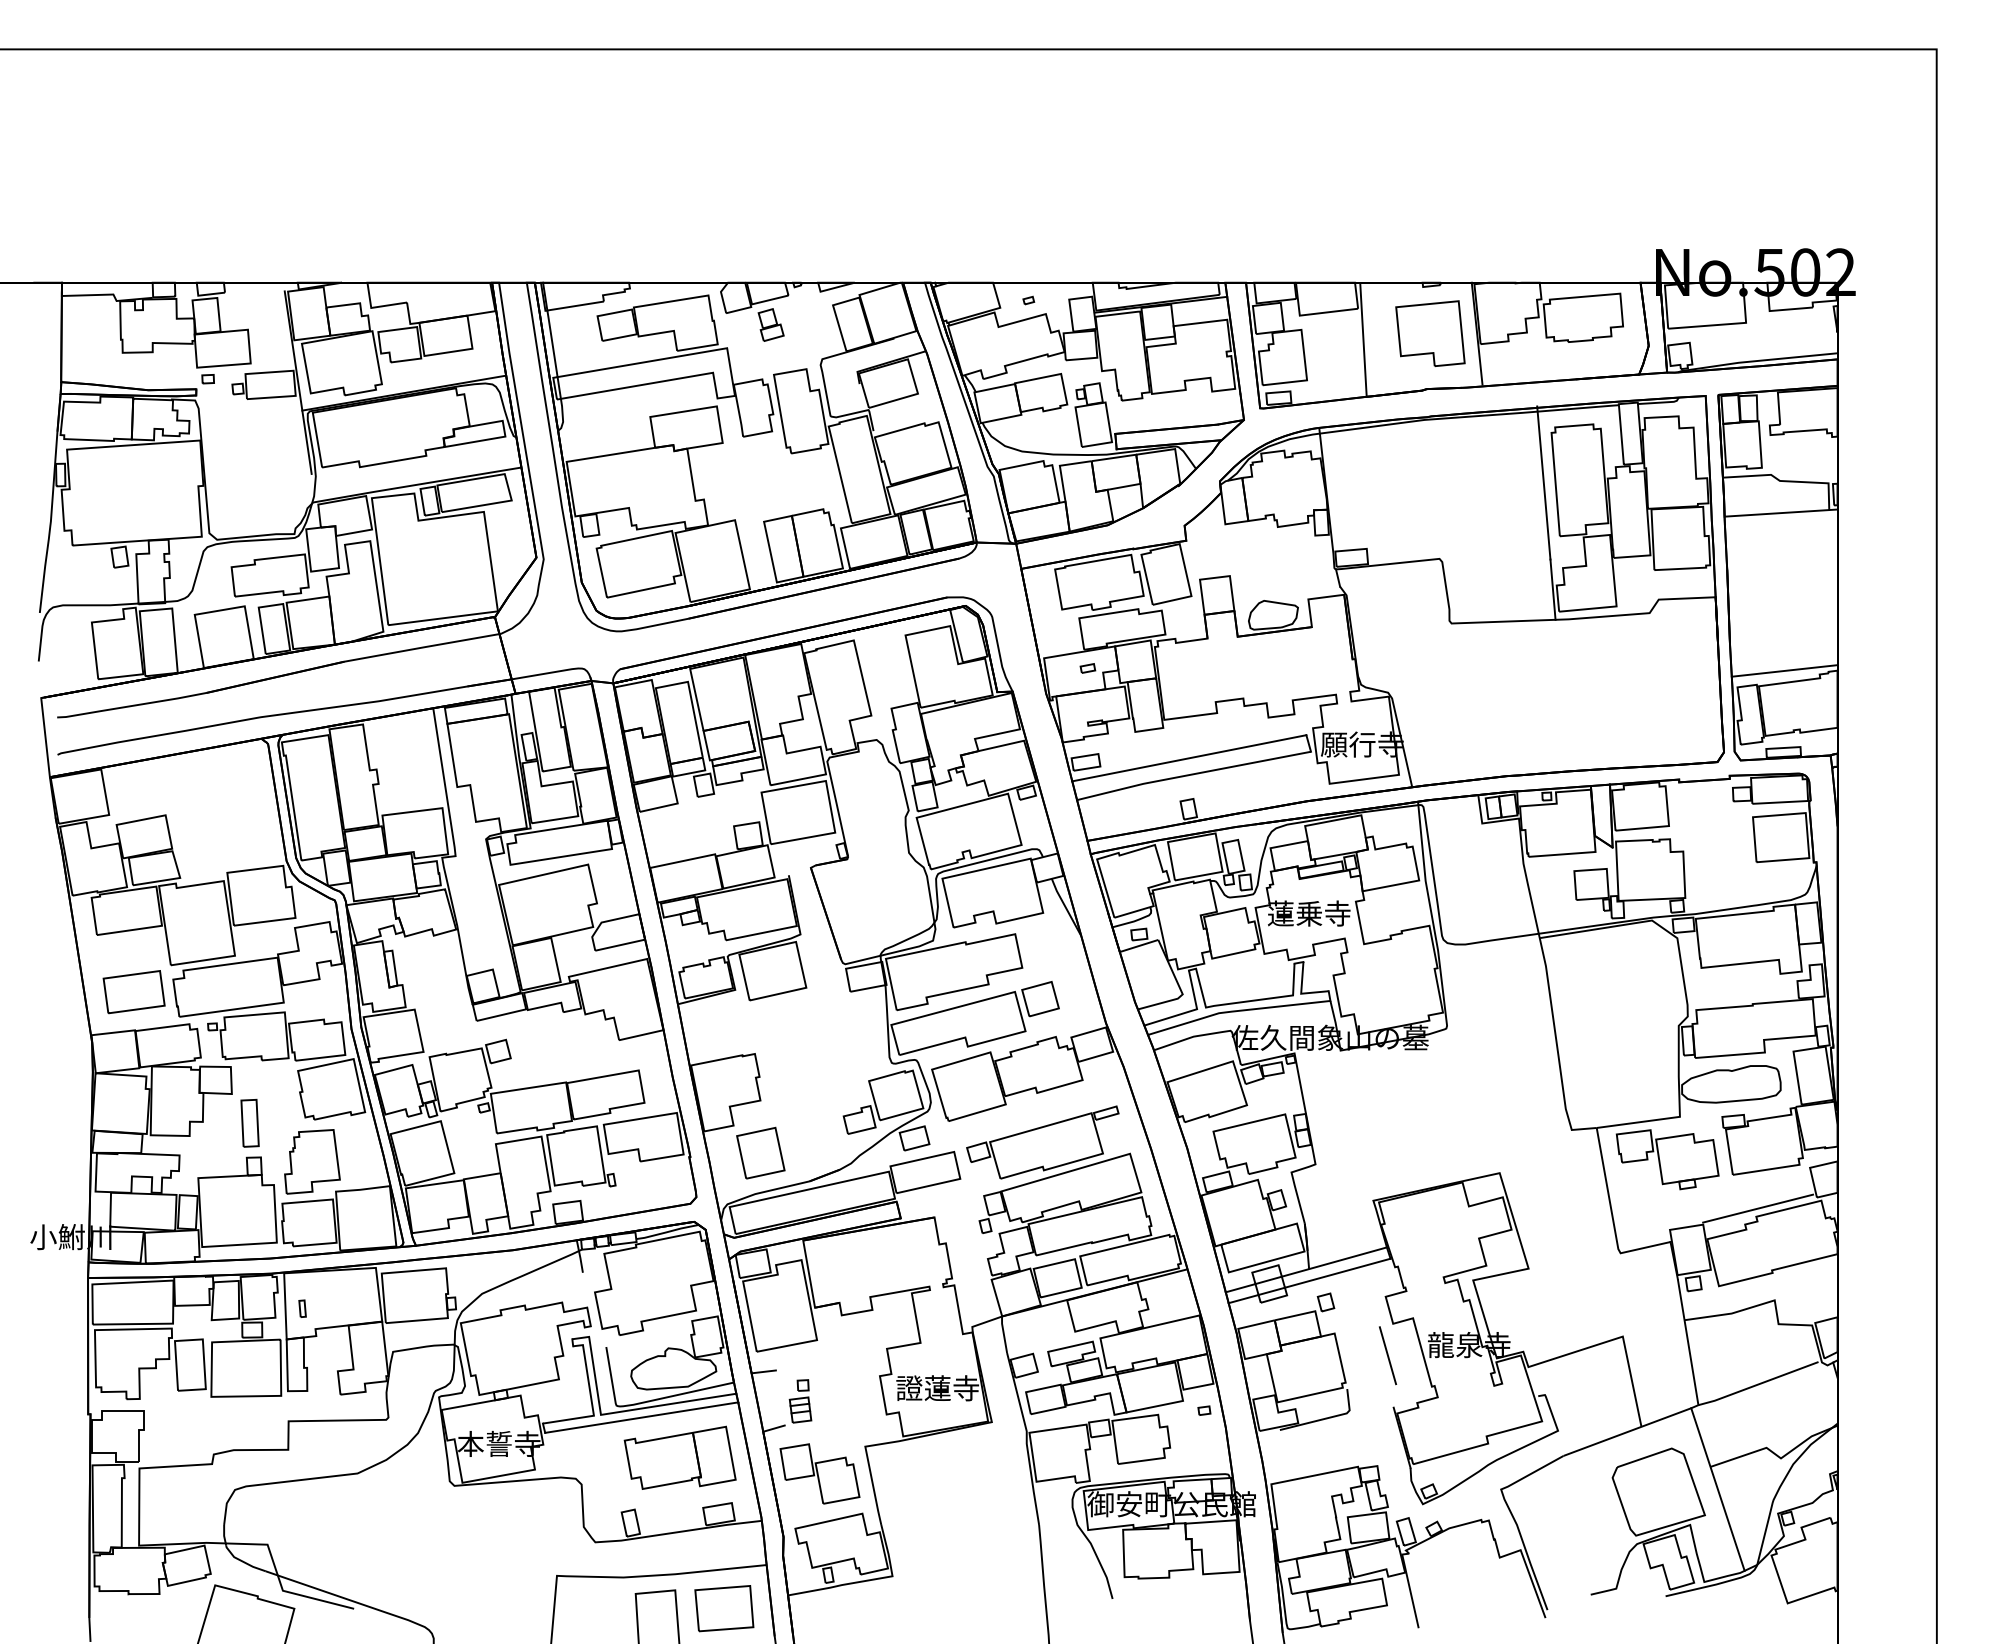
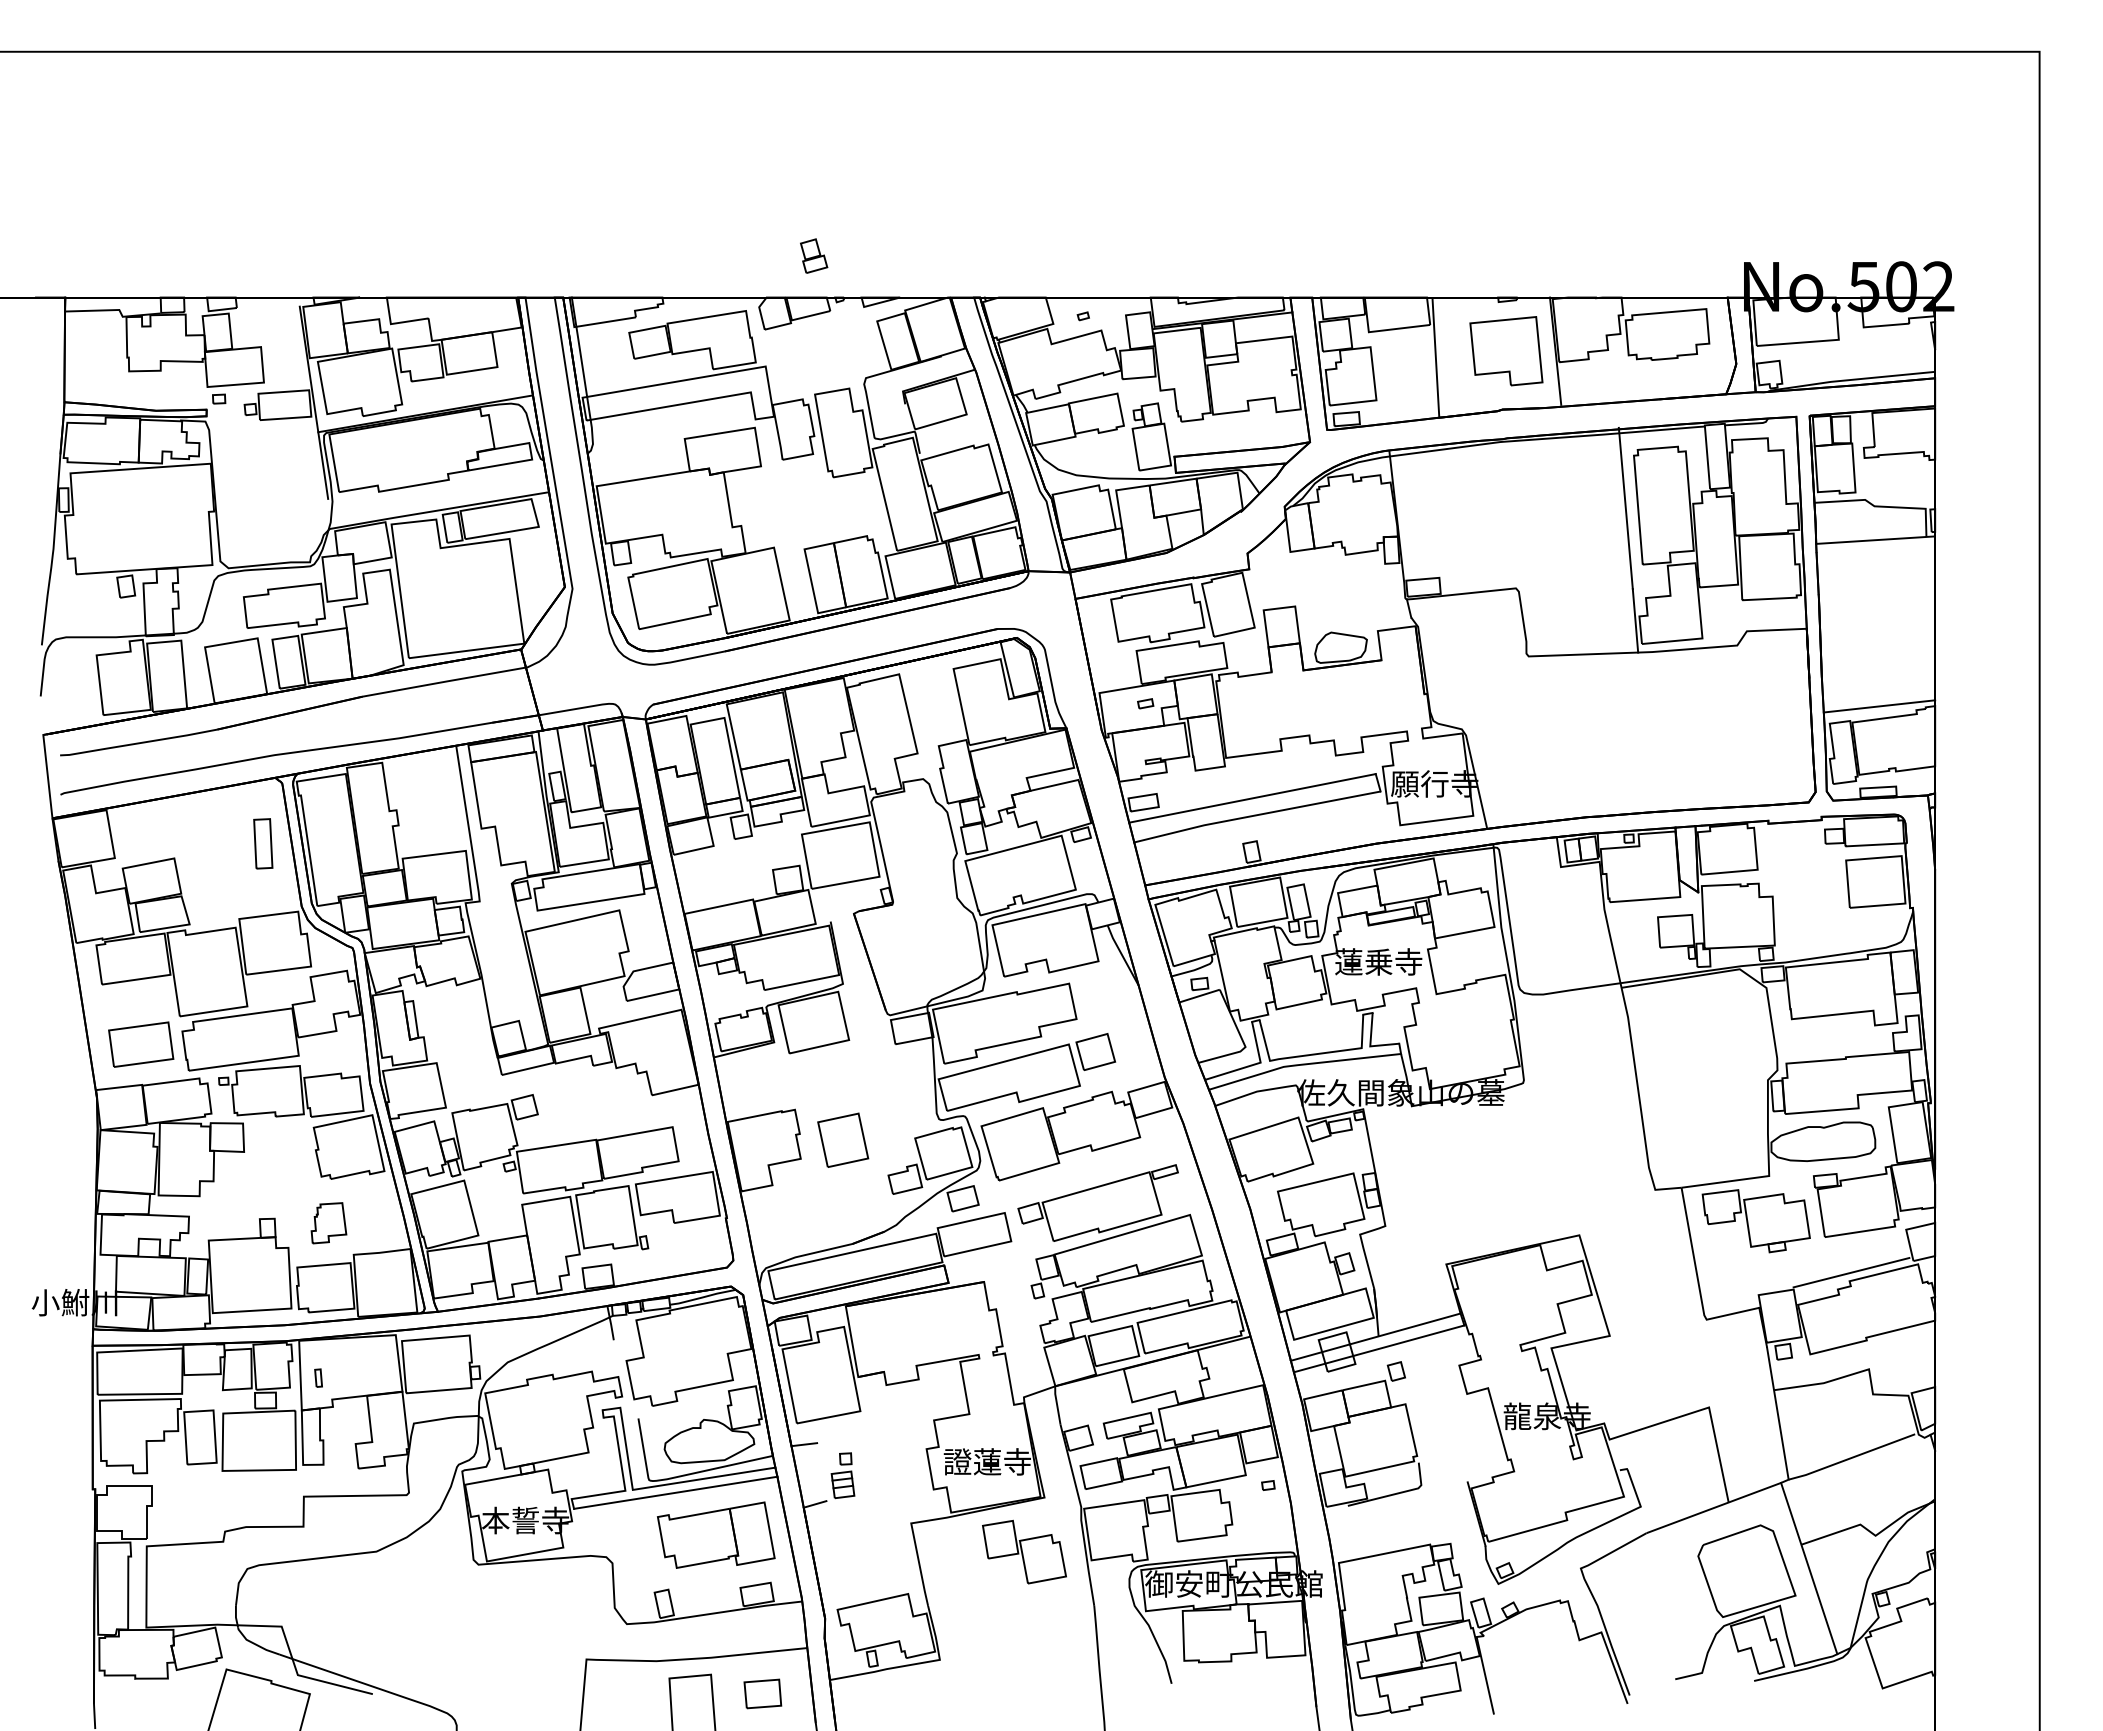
part: (771, 324) -> (814, 255), moved
part: (250, 1122) -> (263, 843), moved
part: (761, 1152) -> (843, 1139), moved
part: (312, 1160) -> (328, 1222), size x0.6
line: (1387, 1355) -> (1461, 1427), removed
part: (819, 1473) -> (1024, 1551), moved
part: (724, 1608) -> (762, 1693), size x0.6

